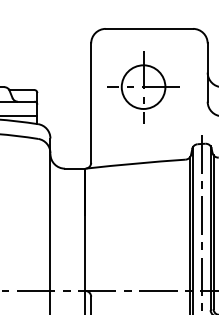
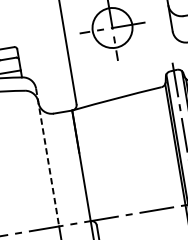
line: (50, 215) -> (47, 158), solid -> dashed

